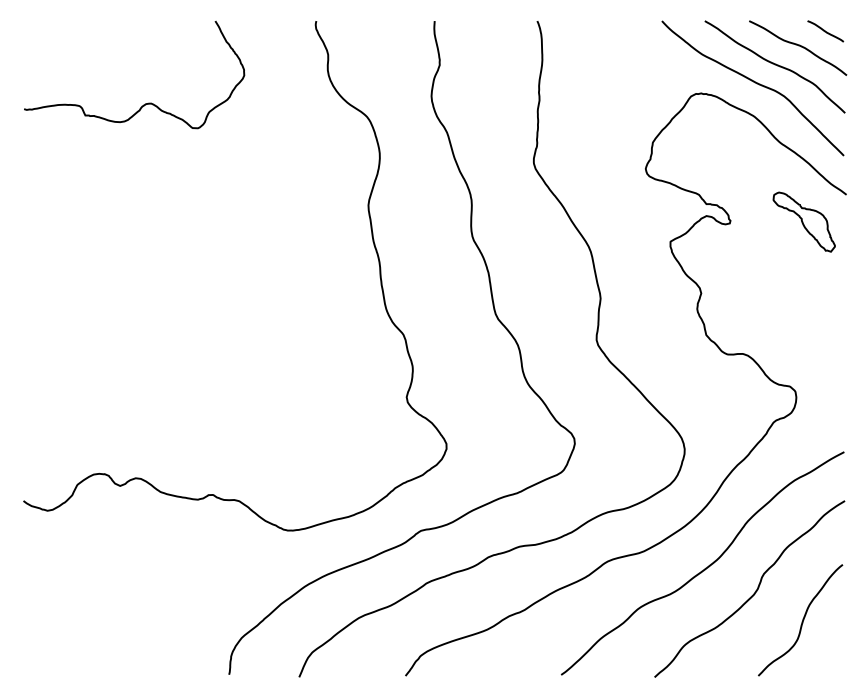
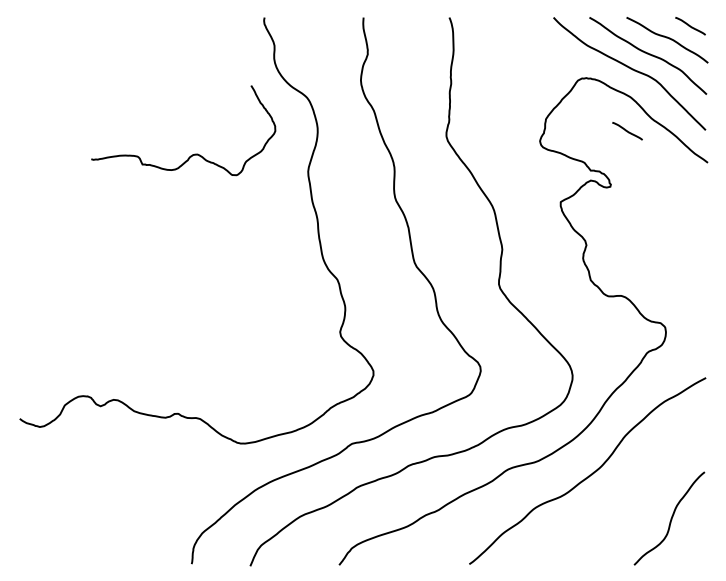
curve: (147, 102) -> (194, 153), moved
line: (750, 157) -> (627, 131), added
part: (804, 221) -> (672, 185), removed
curve: (753, 592) -> (630, 495), removed

